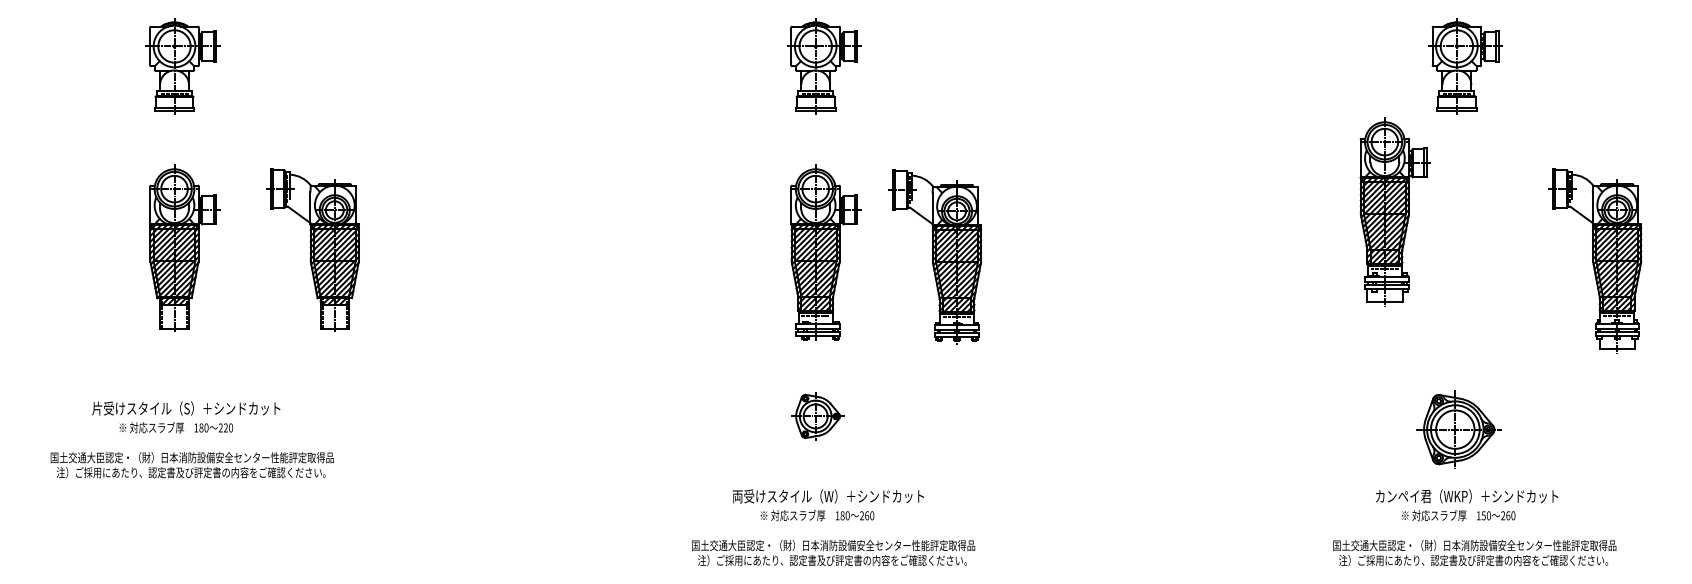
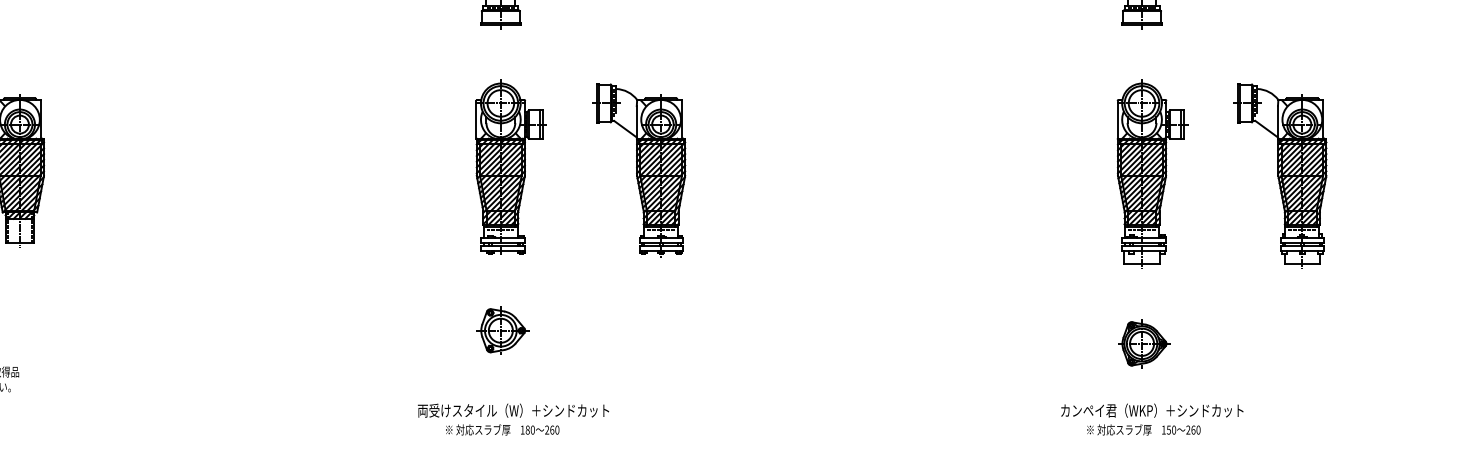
part: (1394, 211) -> (1151, 172), moved
part: (935, 256) -> (639, 169), moved
part: (1459, 429) -> (1144, 343), size x0.62

